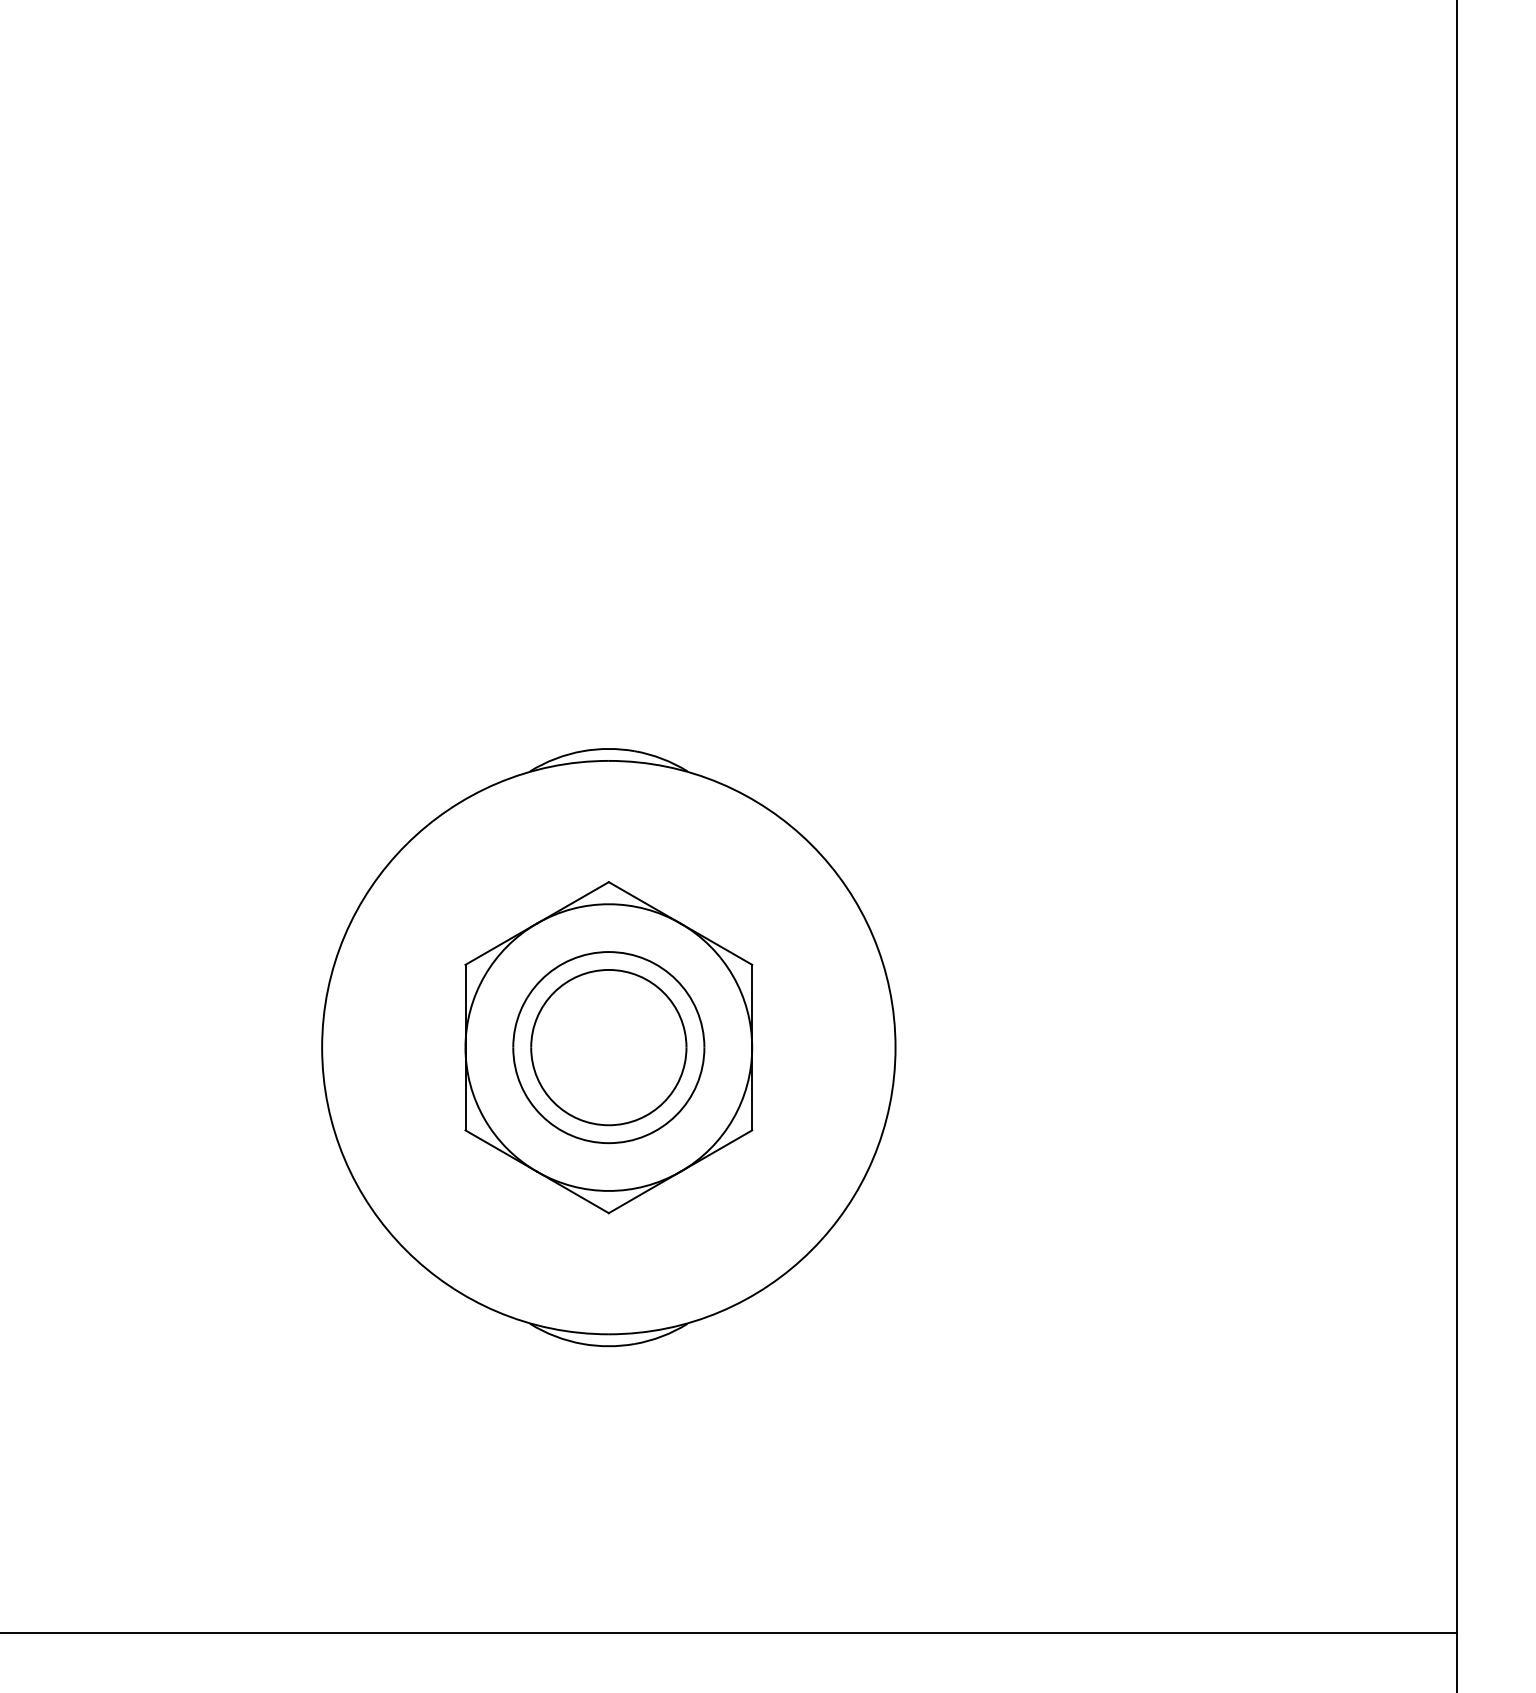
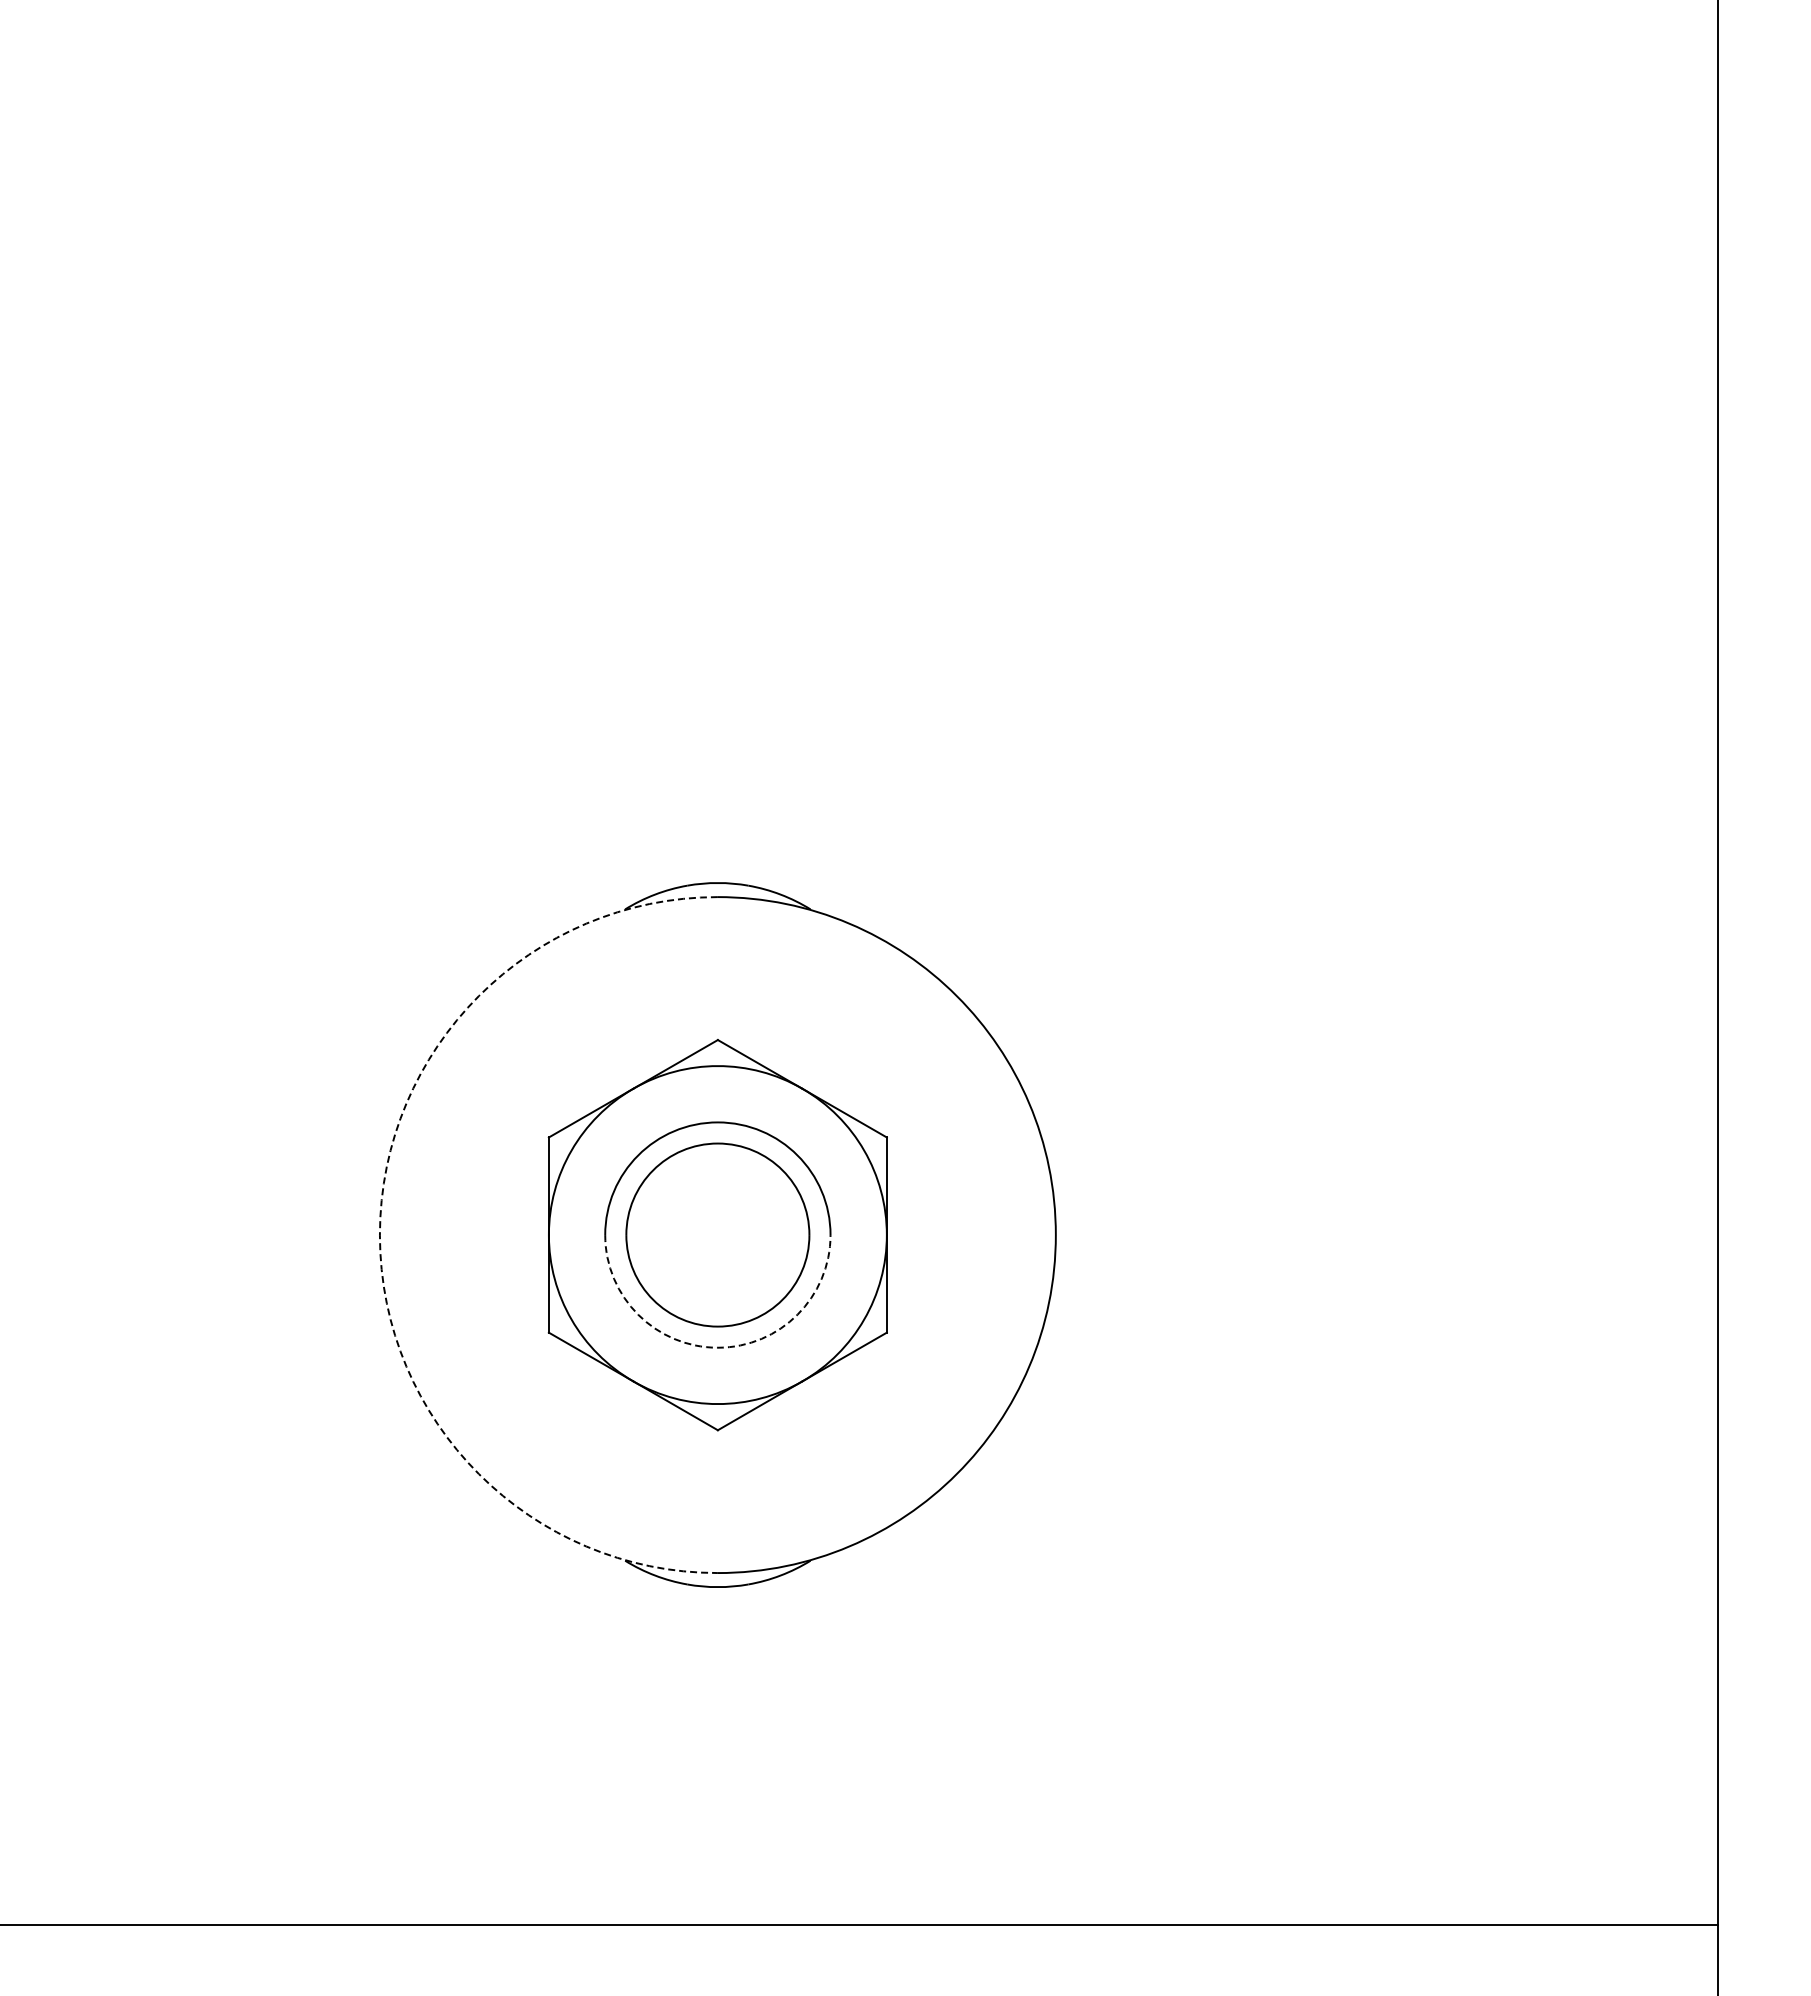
arc: (321, 1047) -> (379, 1235), solid -> dashed
arc: (608, 1142) -> (717, 1347), solid -> dashed

